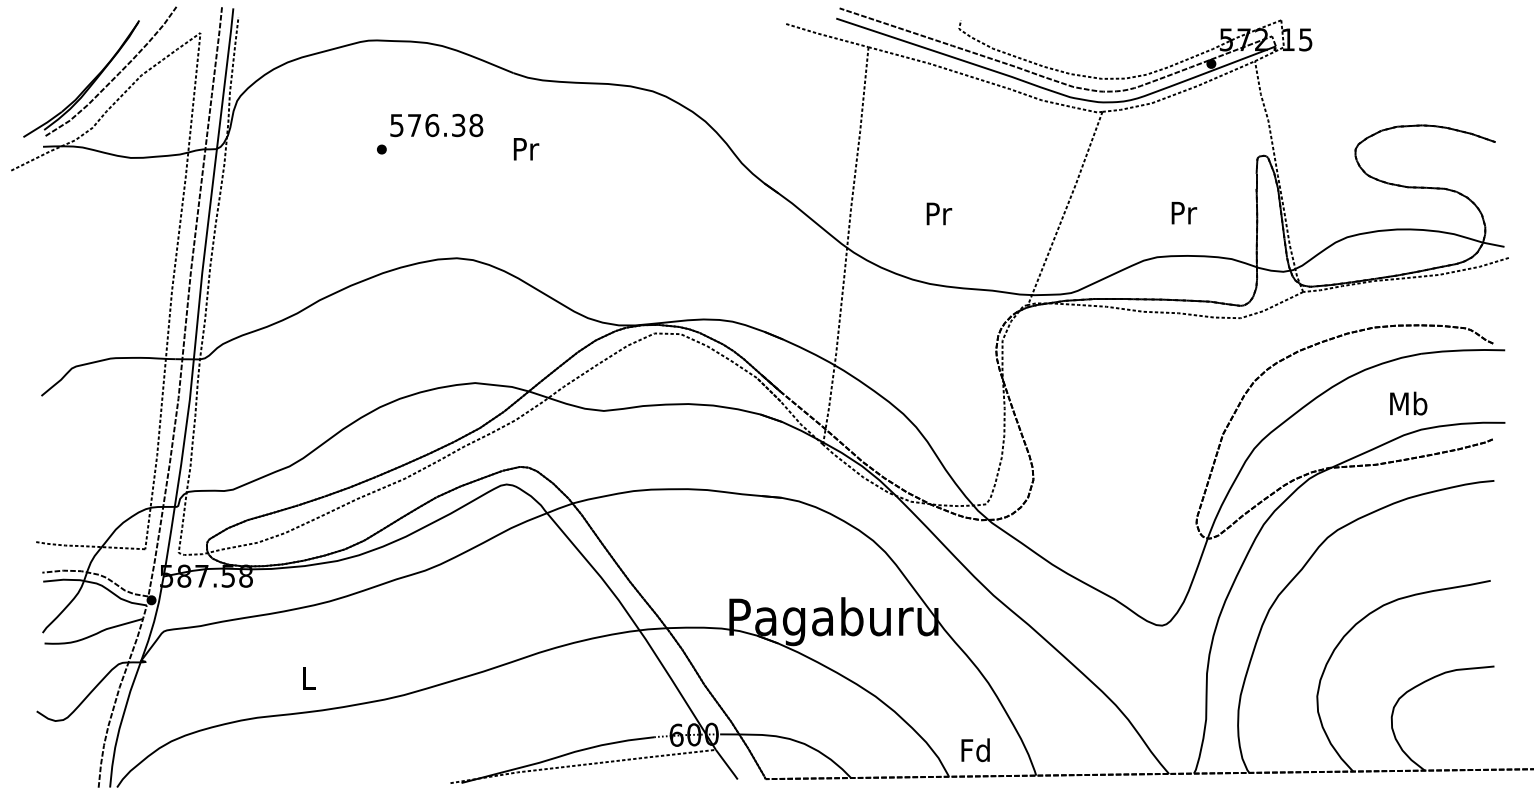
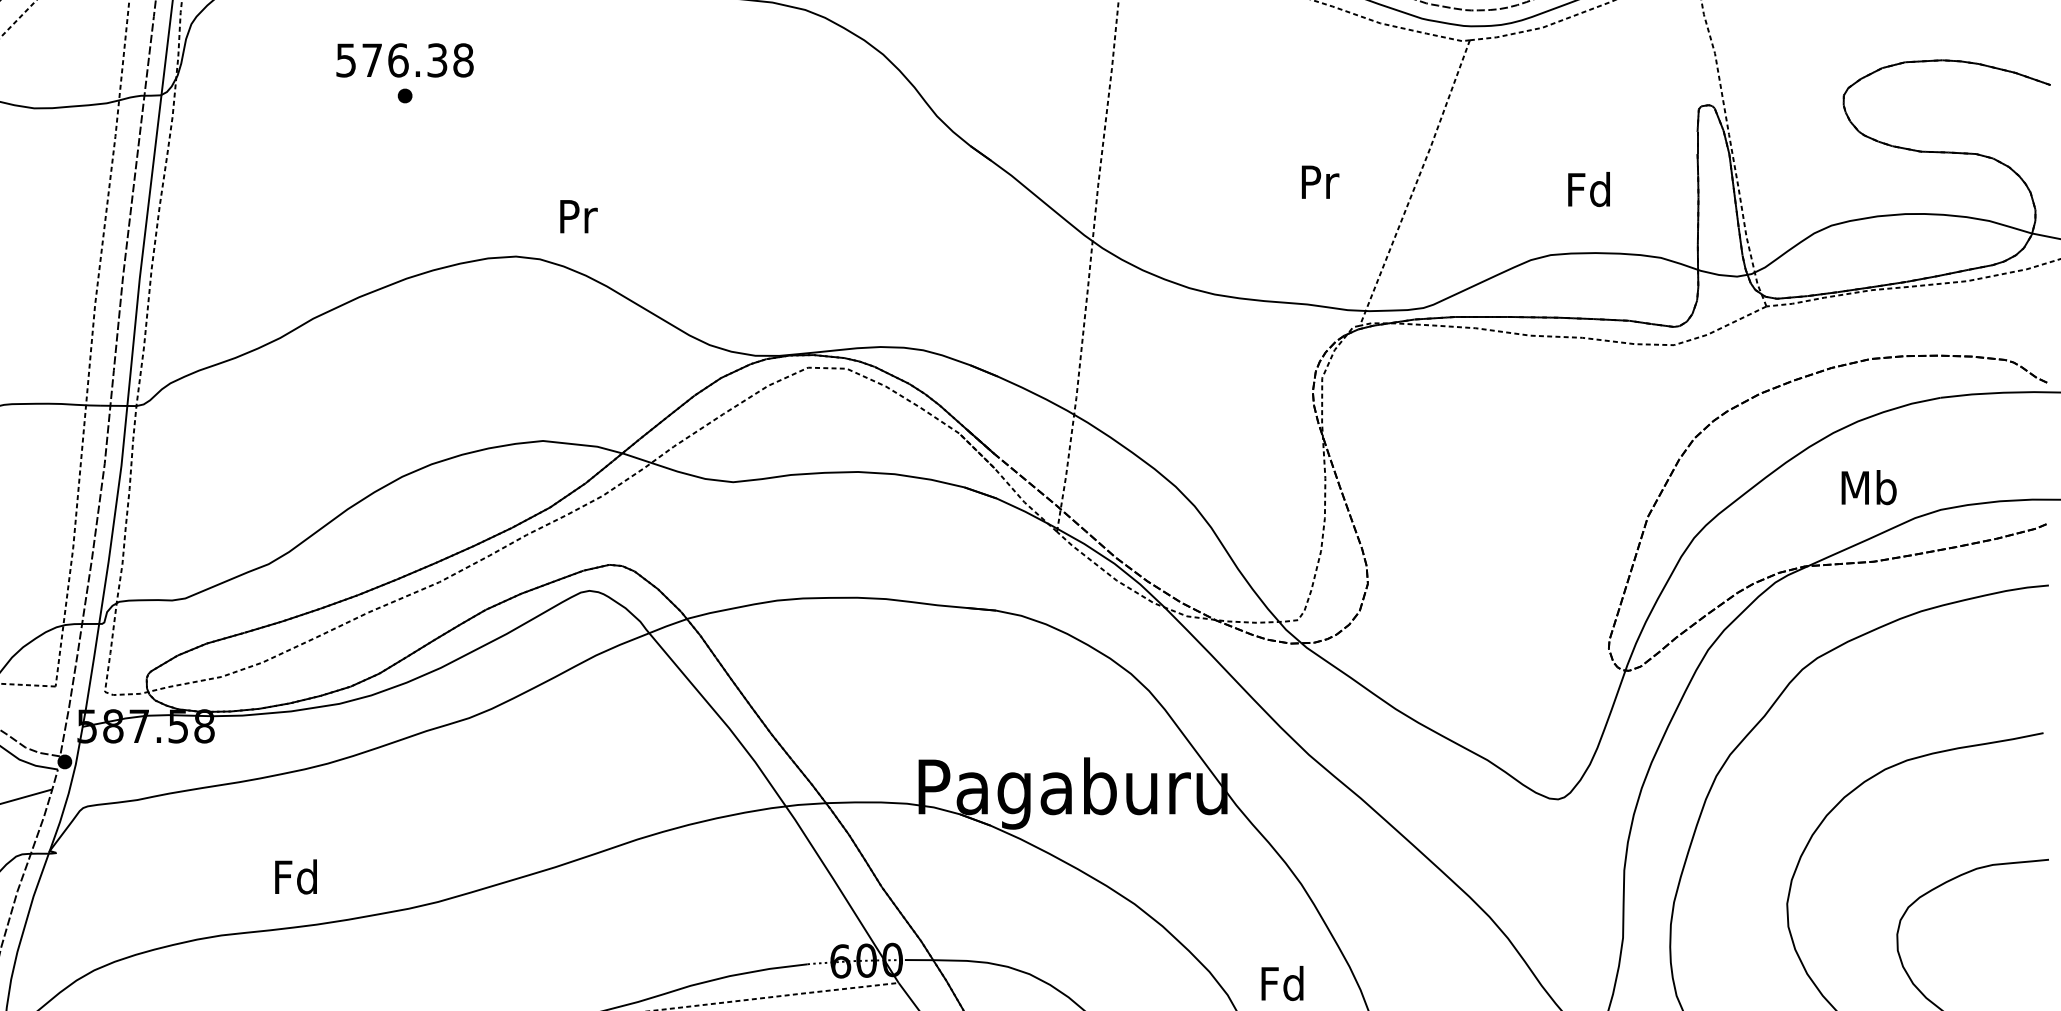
text: (436, 125) -> (404, 60), moved
text: (526, 149) -> (578, 217), moved
text: (1183, 212) -> (1589, 188), Pr -> Fd
text: (939, 213) -> (1320, 181), moved
text: (1408, 403) -> (1868, 487), moved
text: (307, 677) -> (295, 876), L -> Fd

